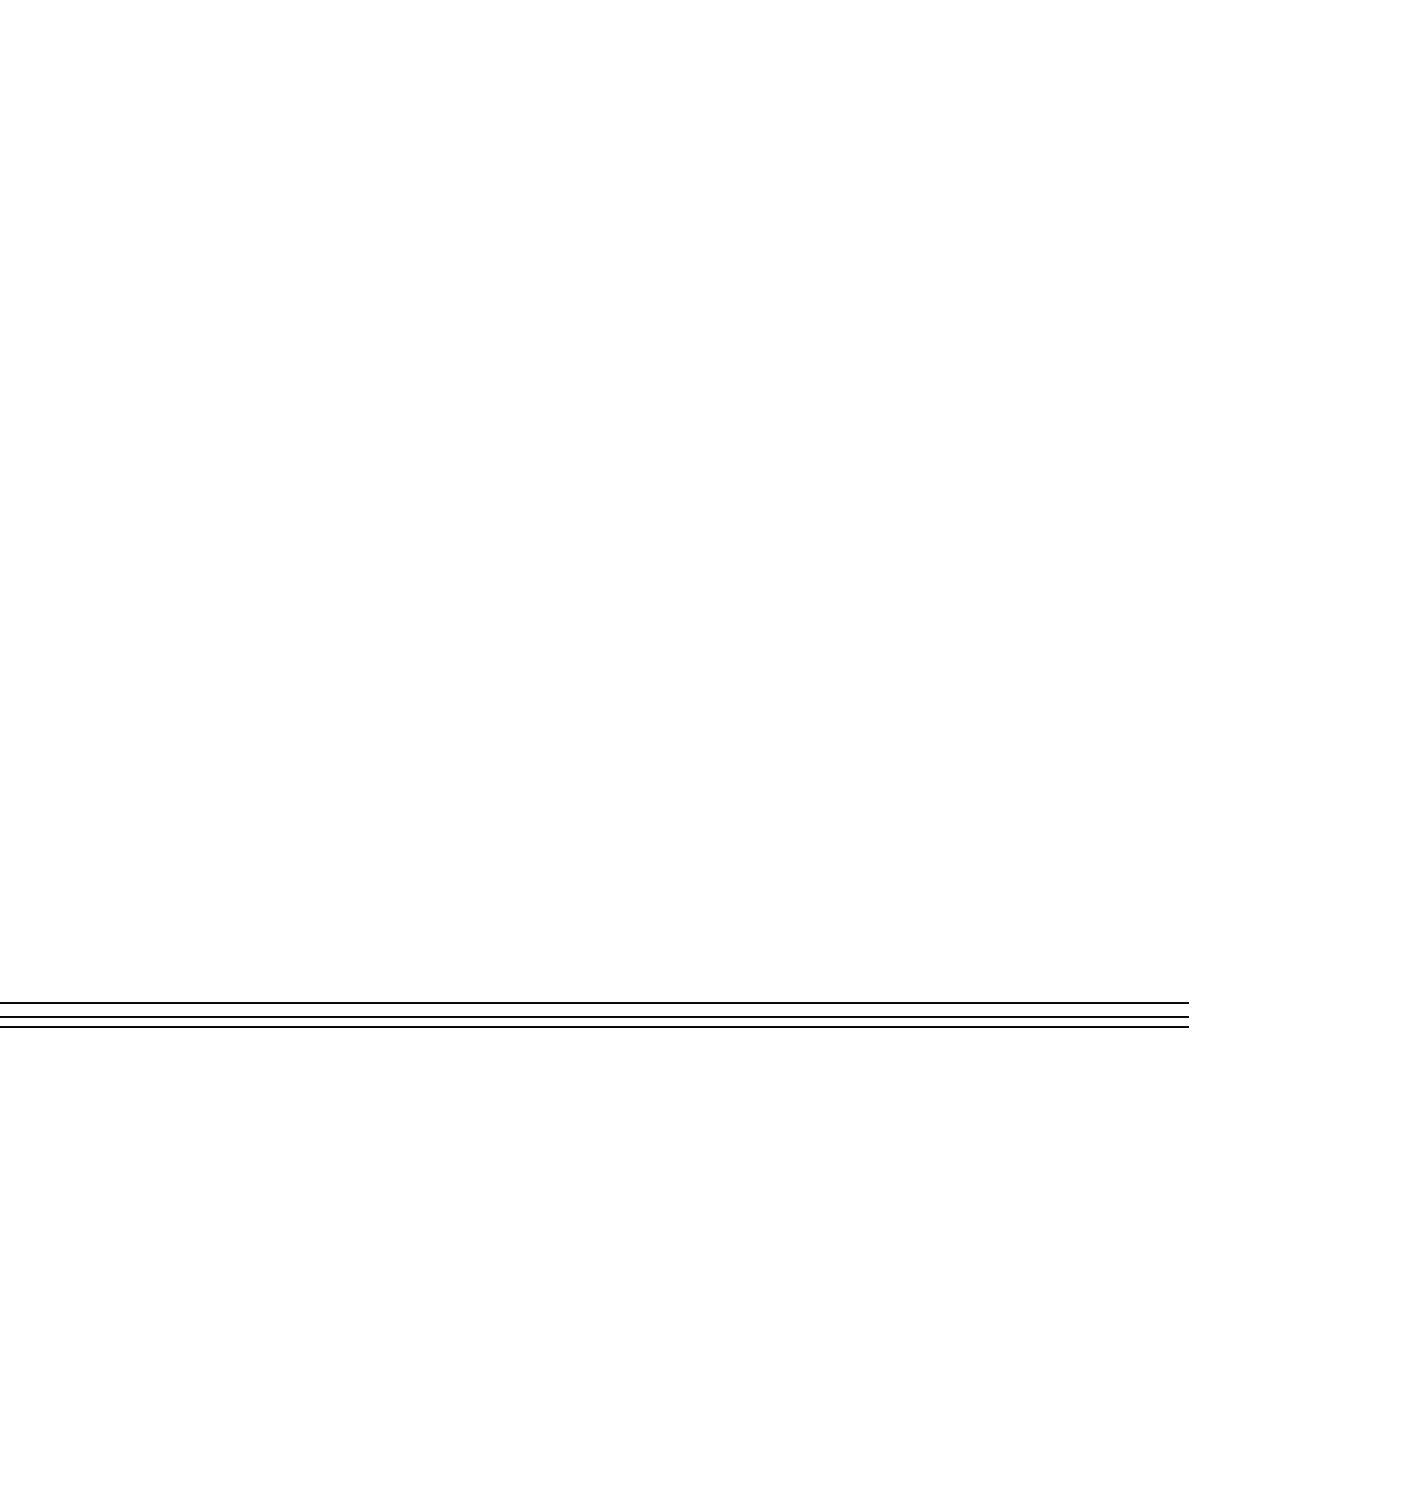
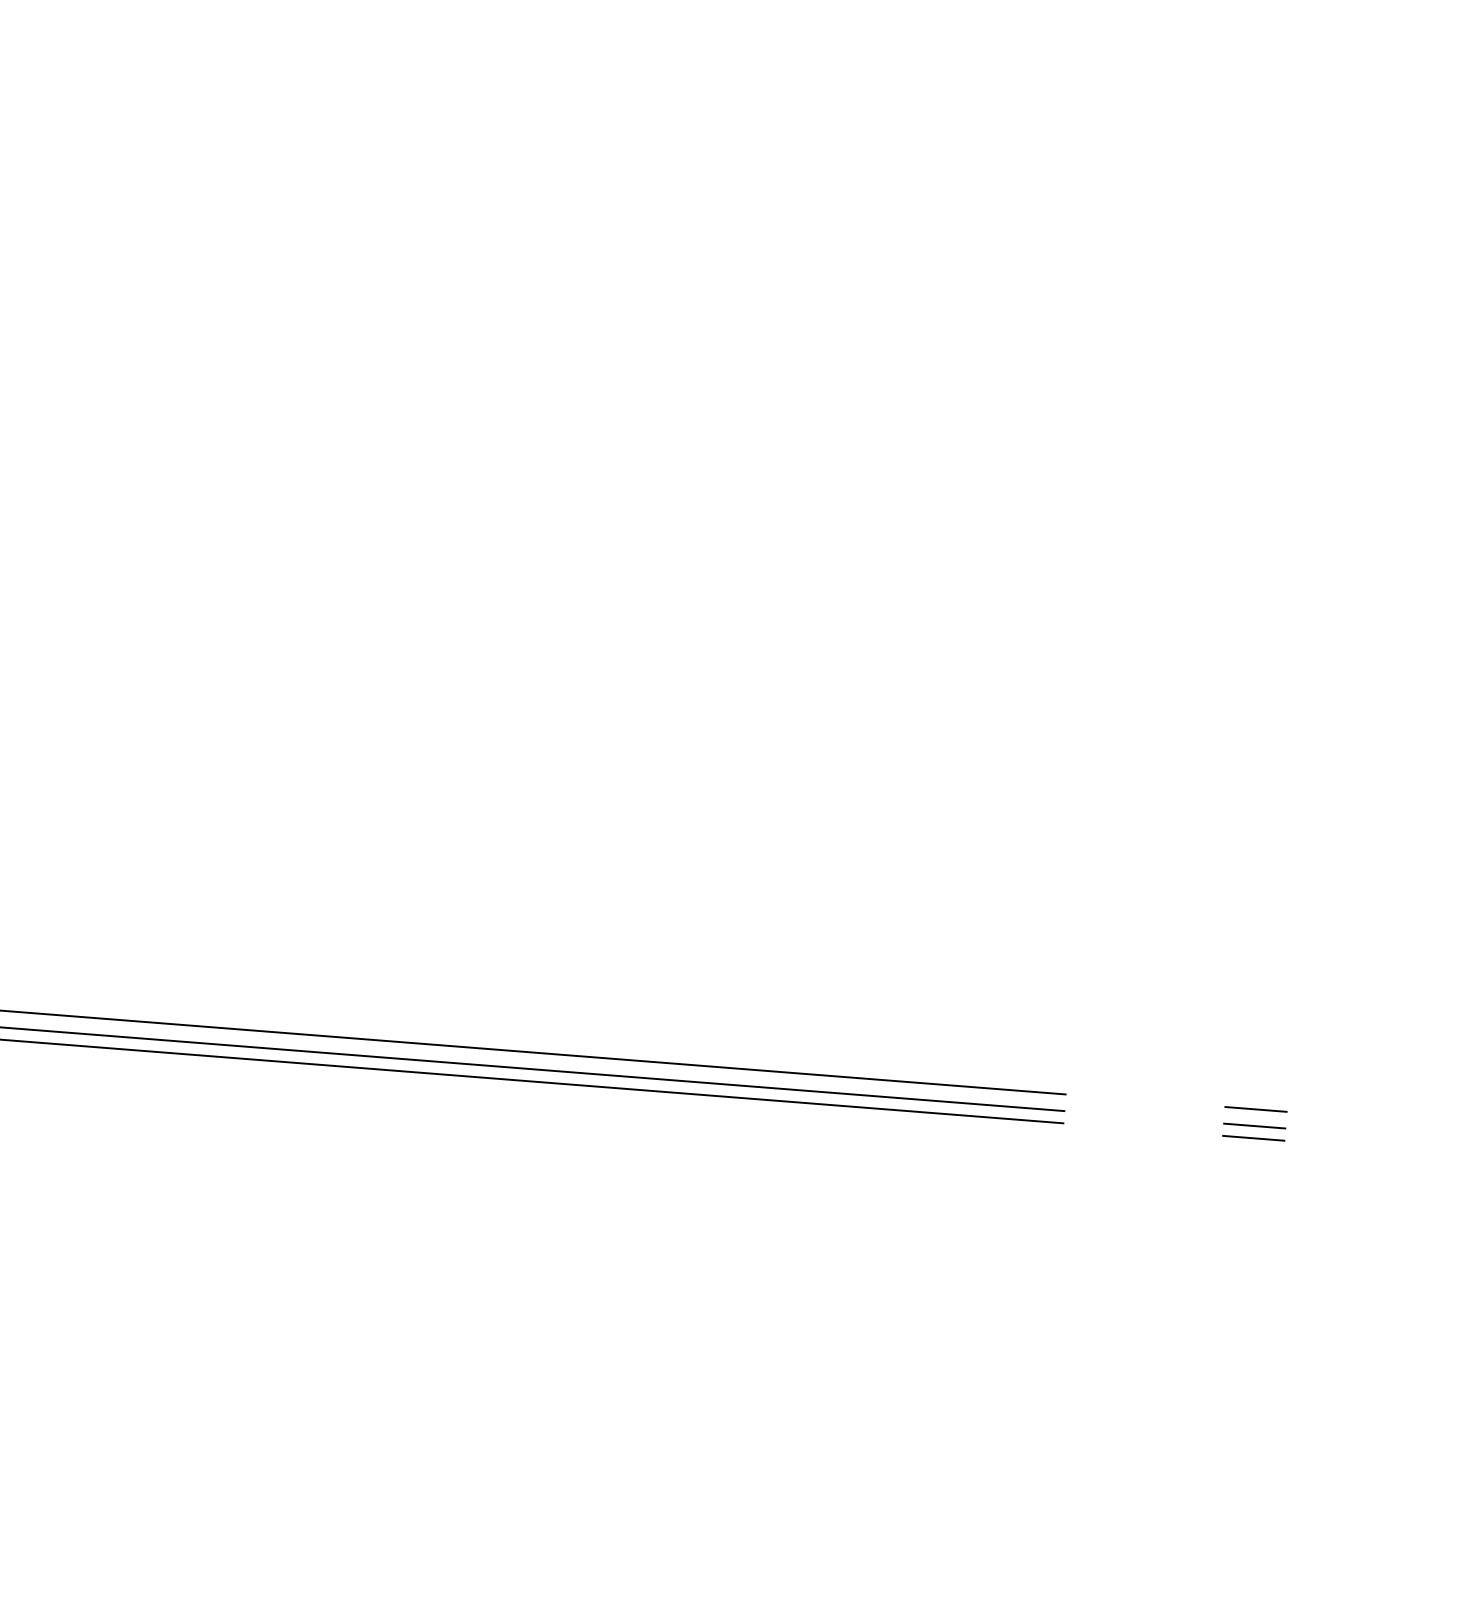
line: (1346, 1002) -> (1255, 1109), added
line: (1346, 1016) -> (1254, 1125), added
line: (1346, 1026) -> (1253, 1137), added

